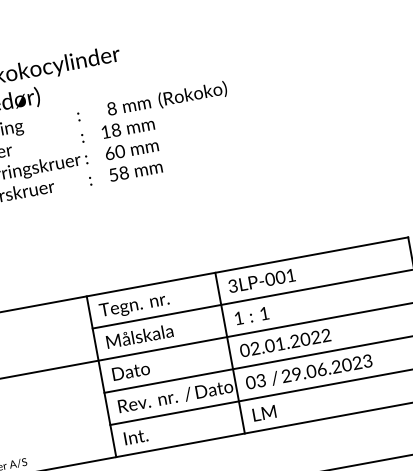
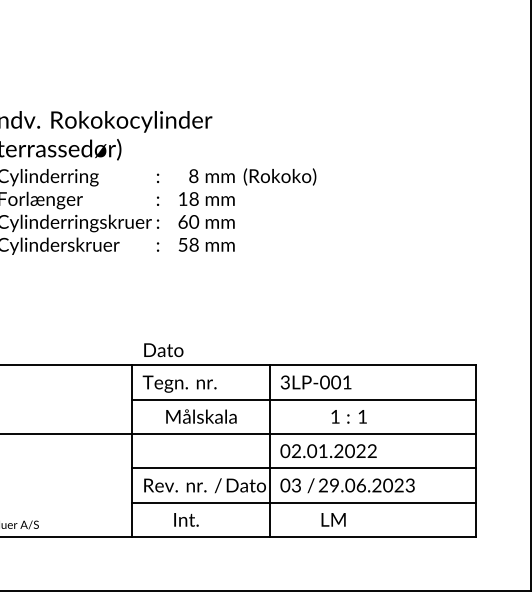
text: (251, 315) -> (348, 416), moved
text: (139, 336) -> (201, 416), moved
text: (130, 371) -> (163, 350), moved
text: (264, 412) -> (333, 519), moved
text: (136, 436) -> (186, 519), moved

